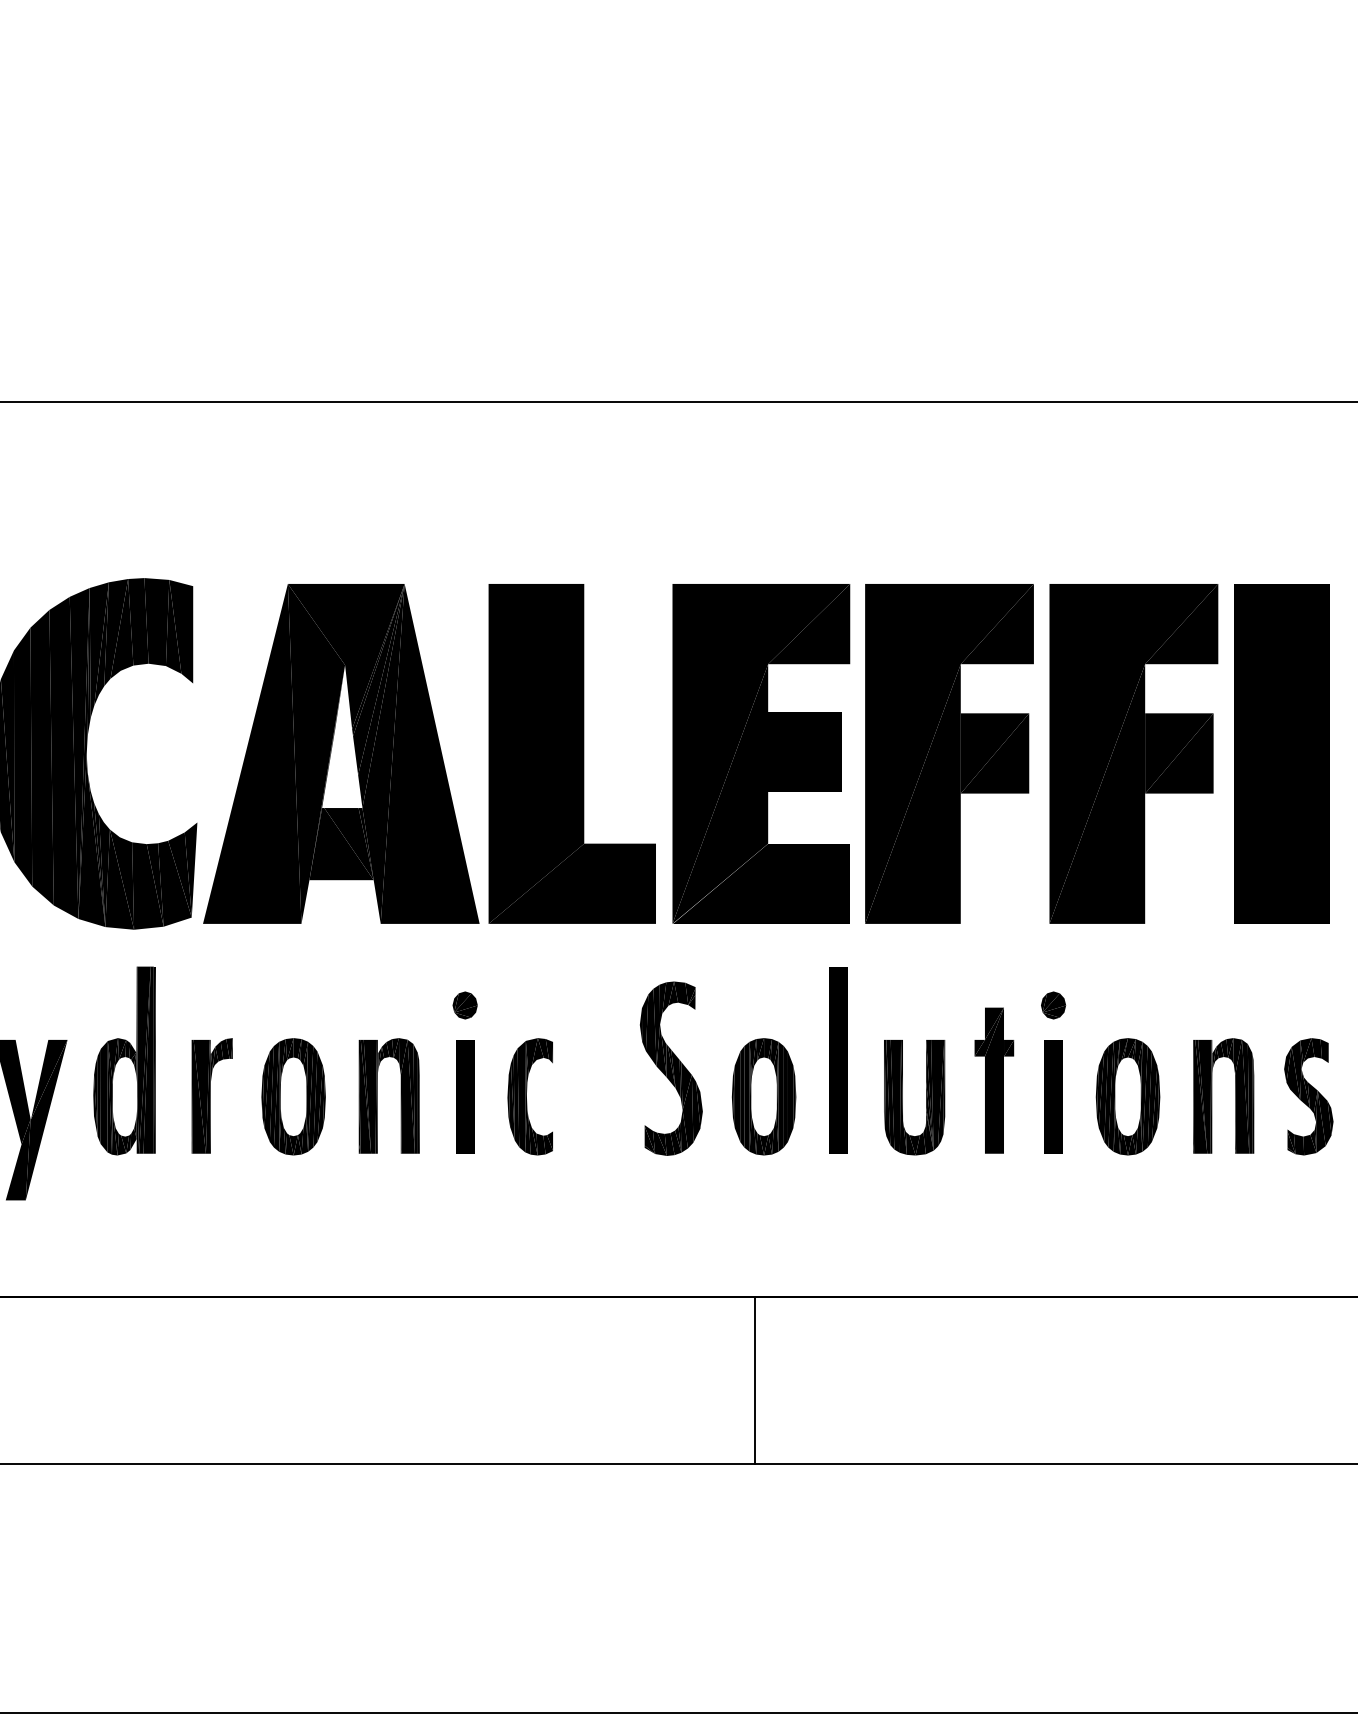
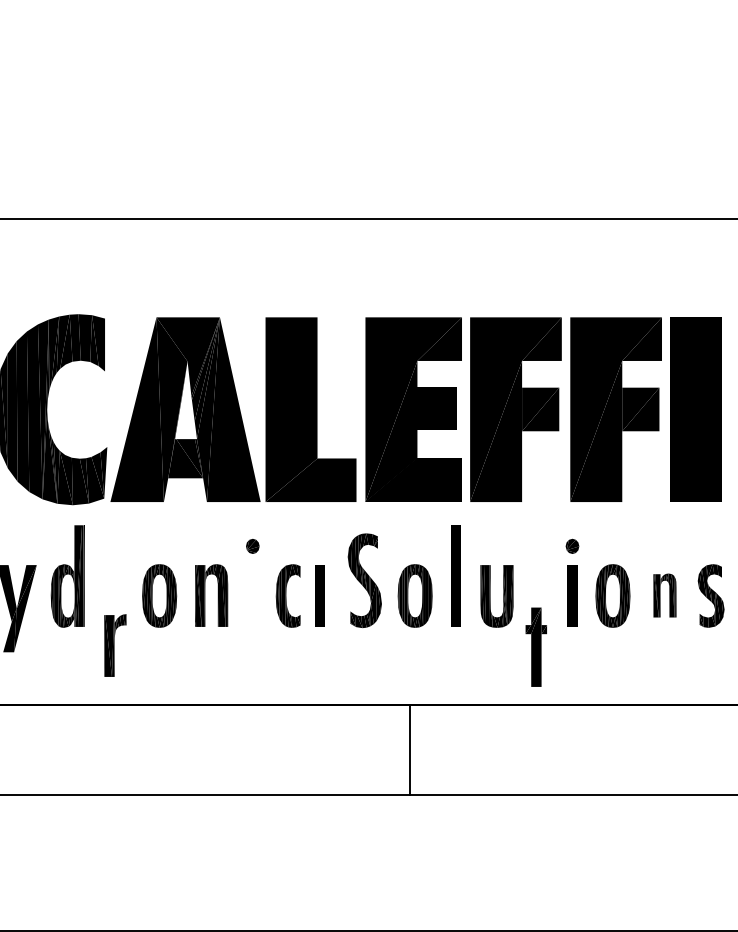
part: (992, 1079) -> (535, 646), moved
part: (212, 1095) -> (115, 645), moved
part: (464, 1095) -> (319, 595), moved
part: (1222, 1095) -> (664, 595), size x0.7

